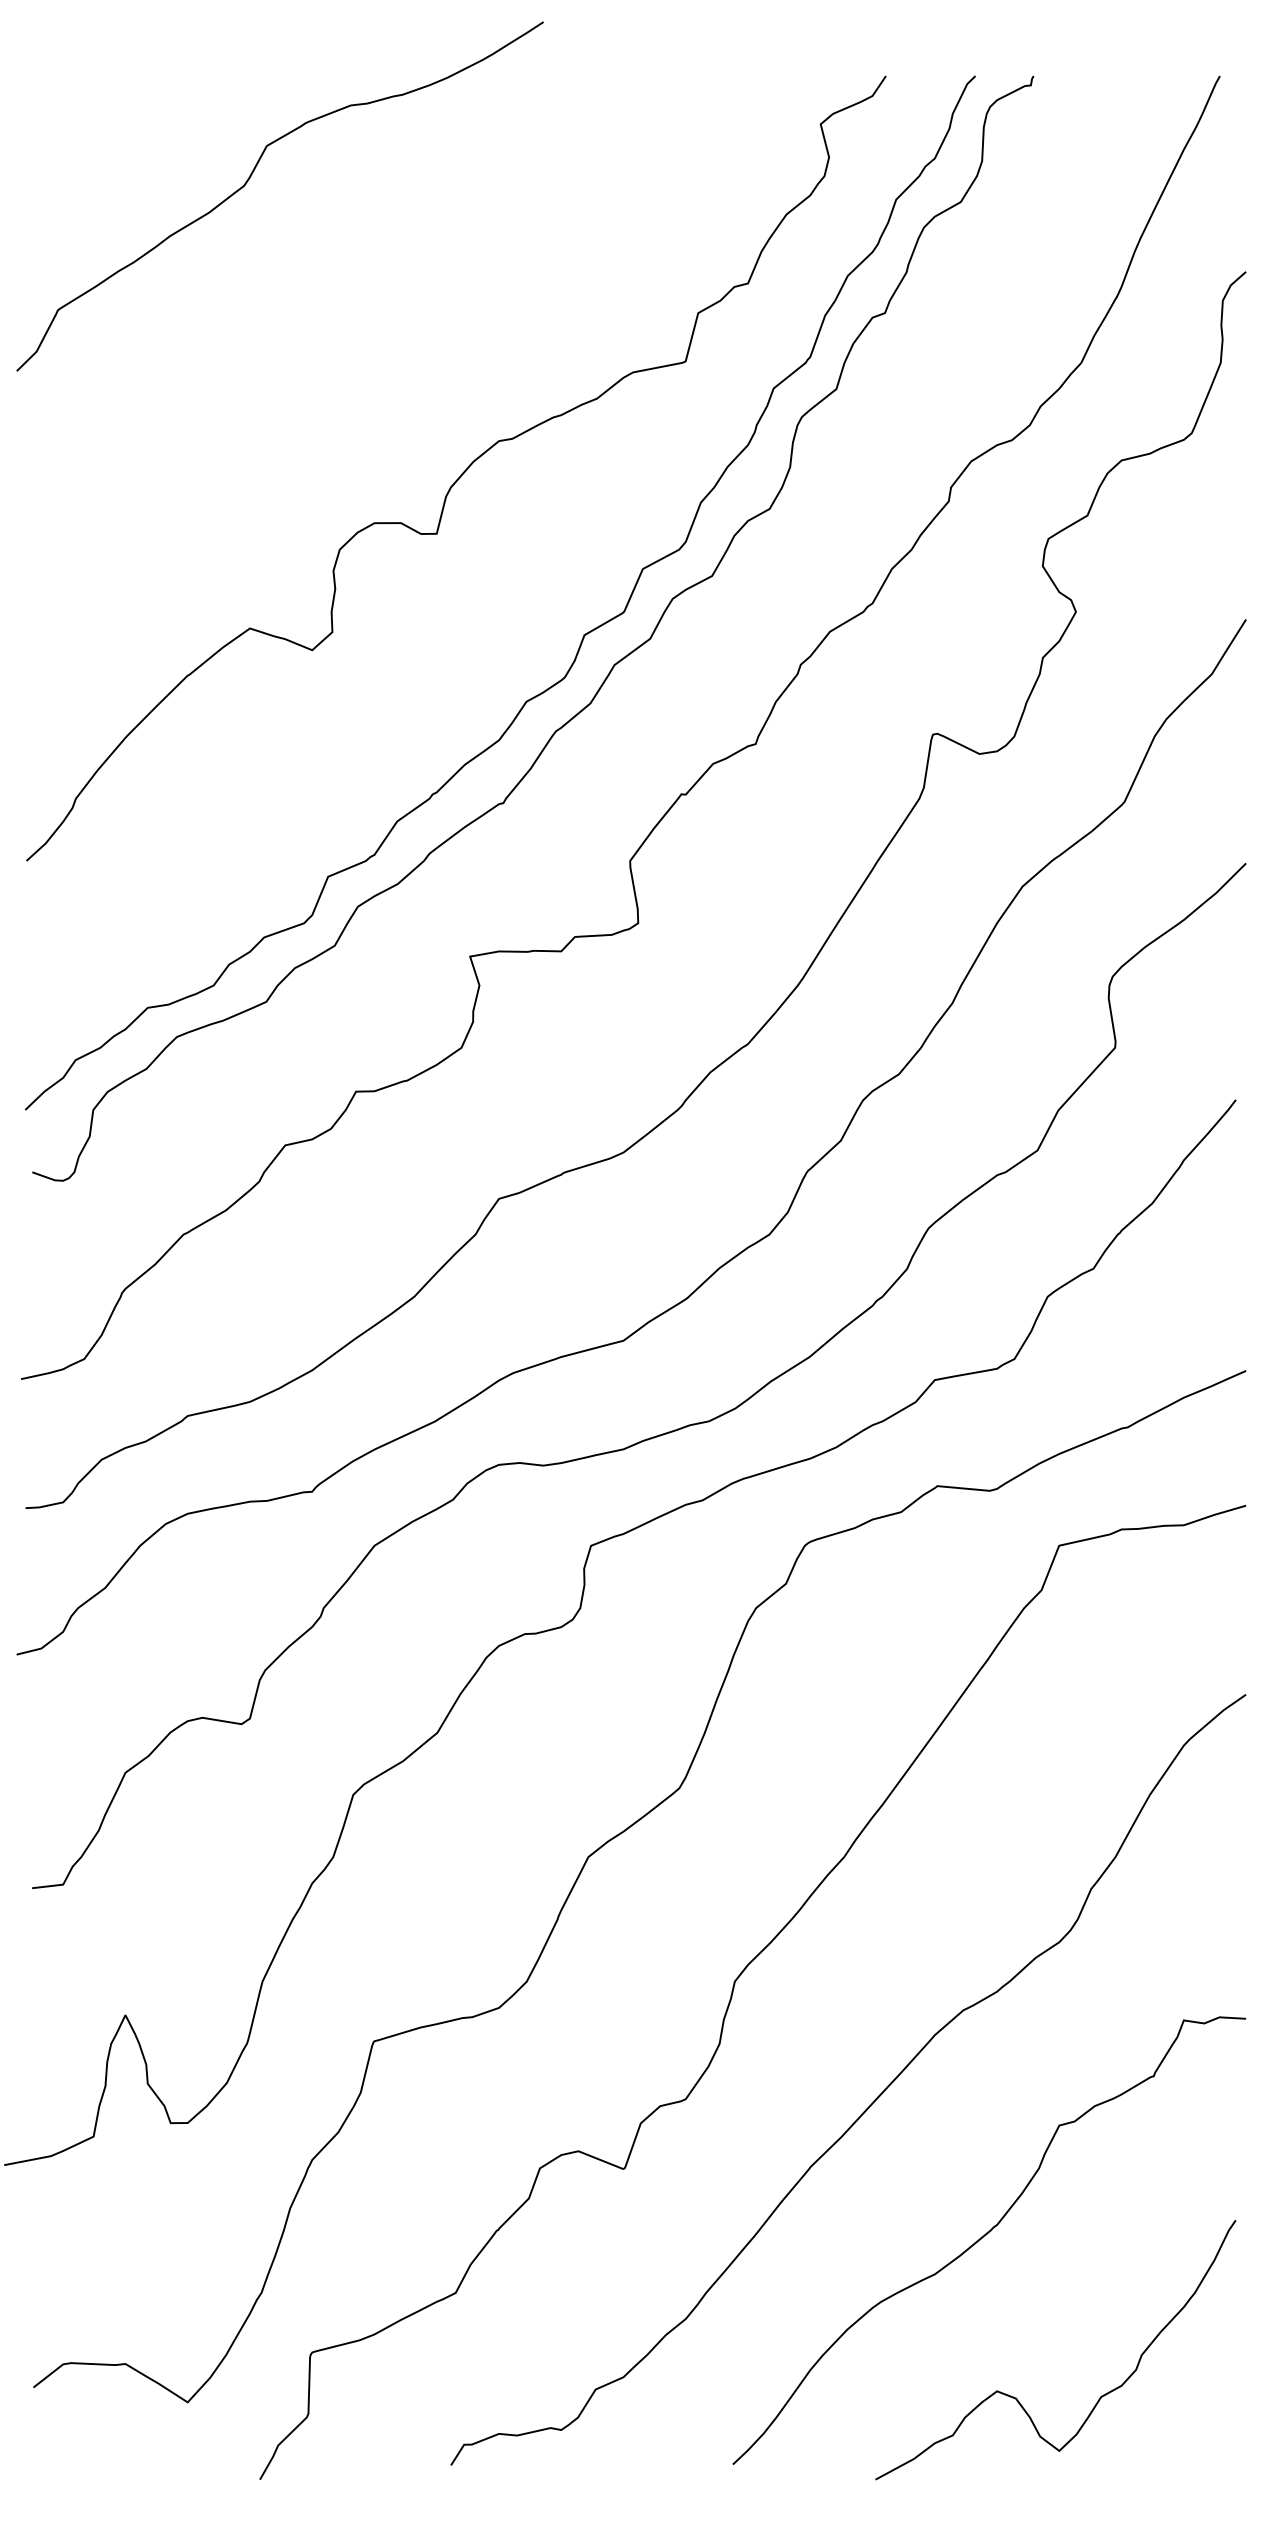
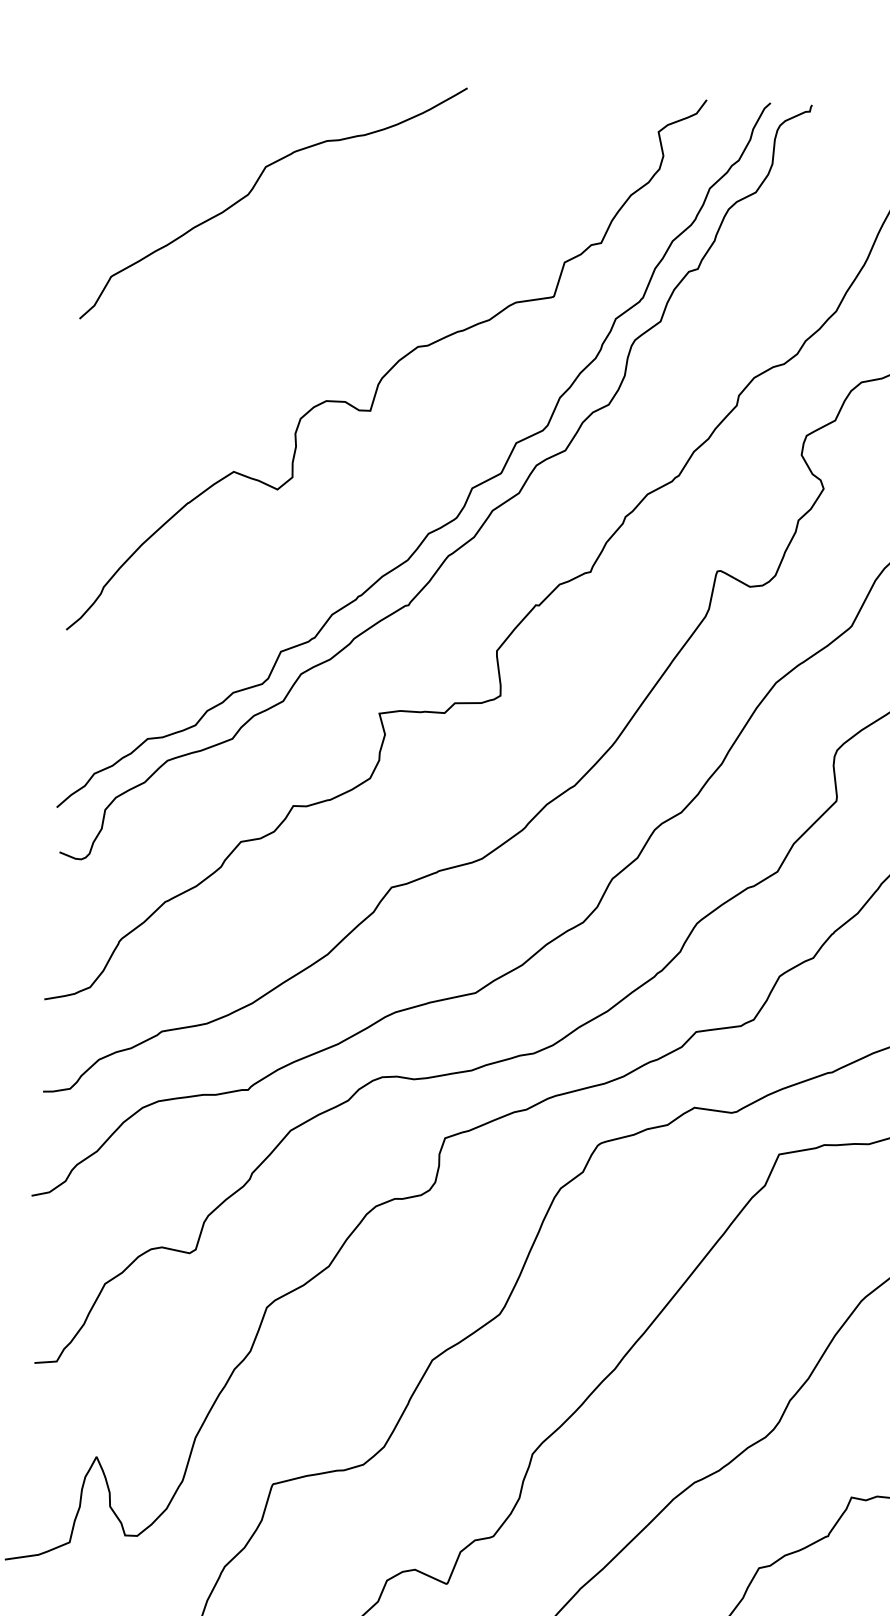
curve: (250, 178) -> (253, 189), moved

